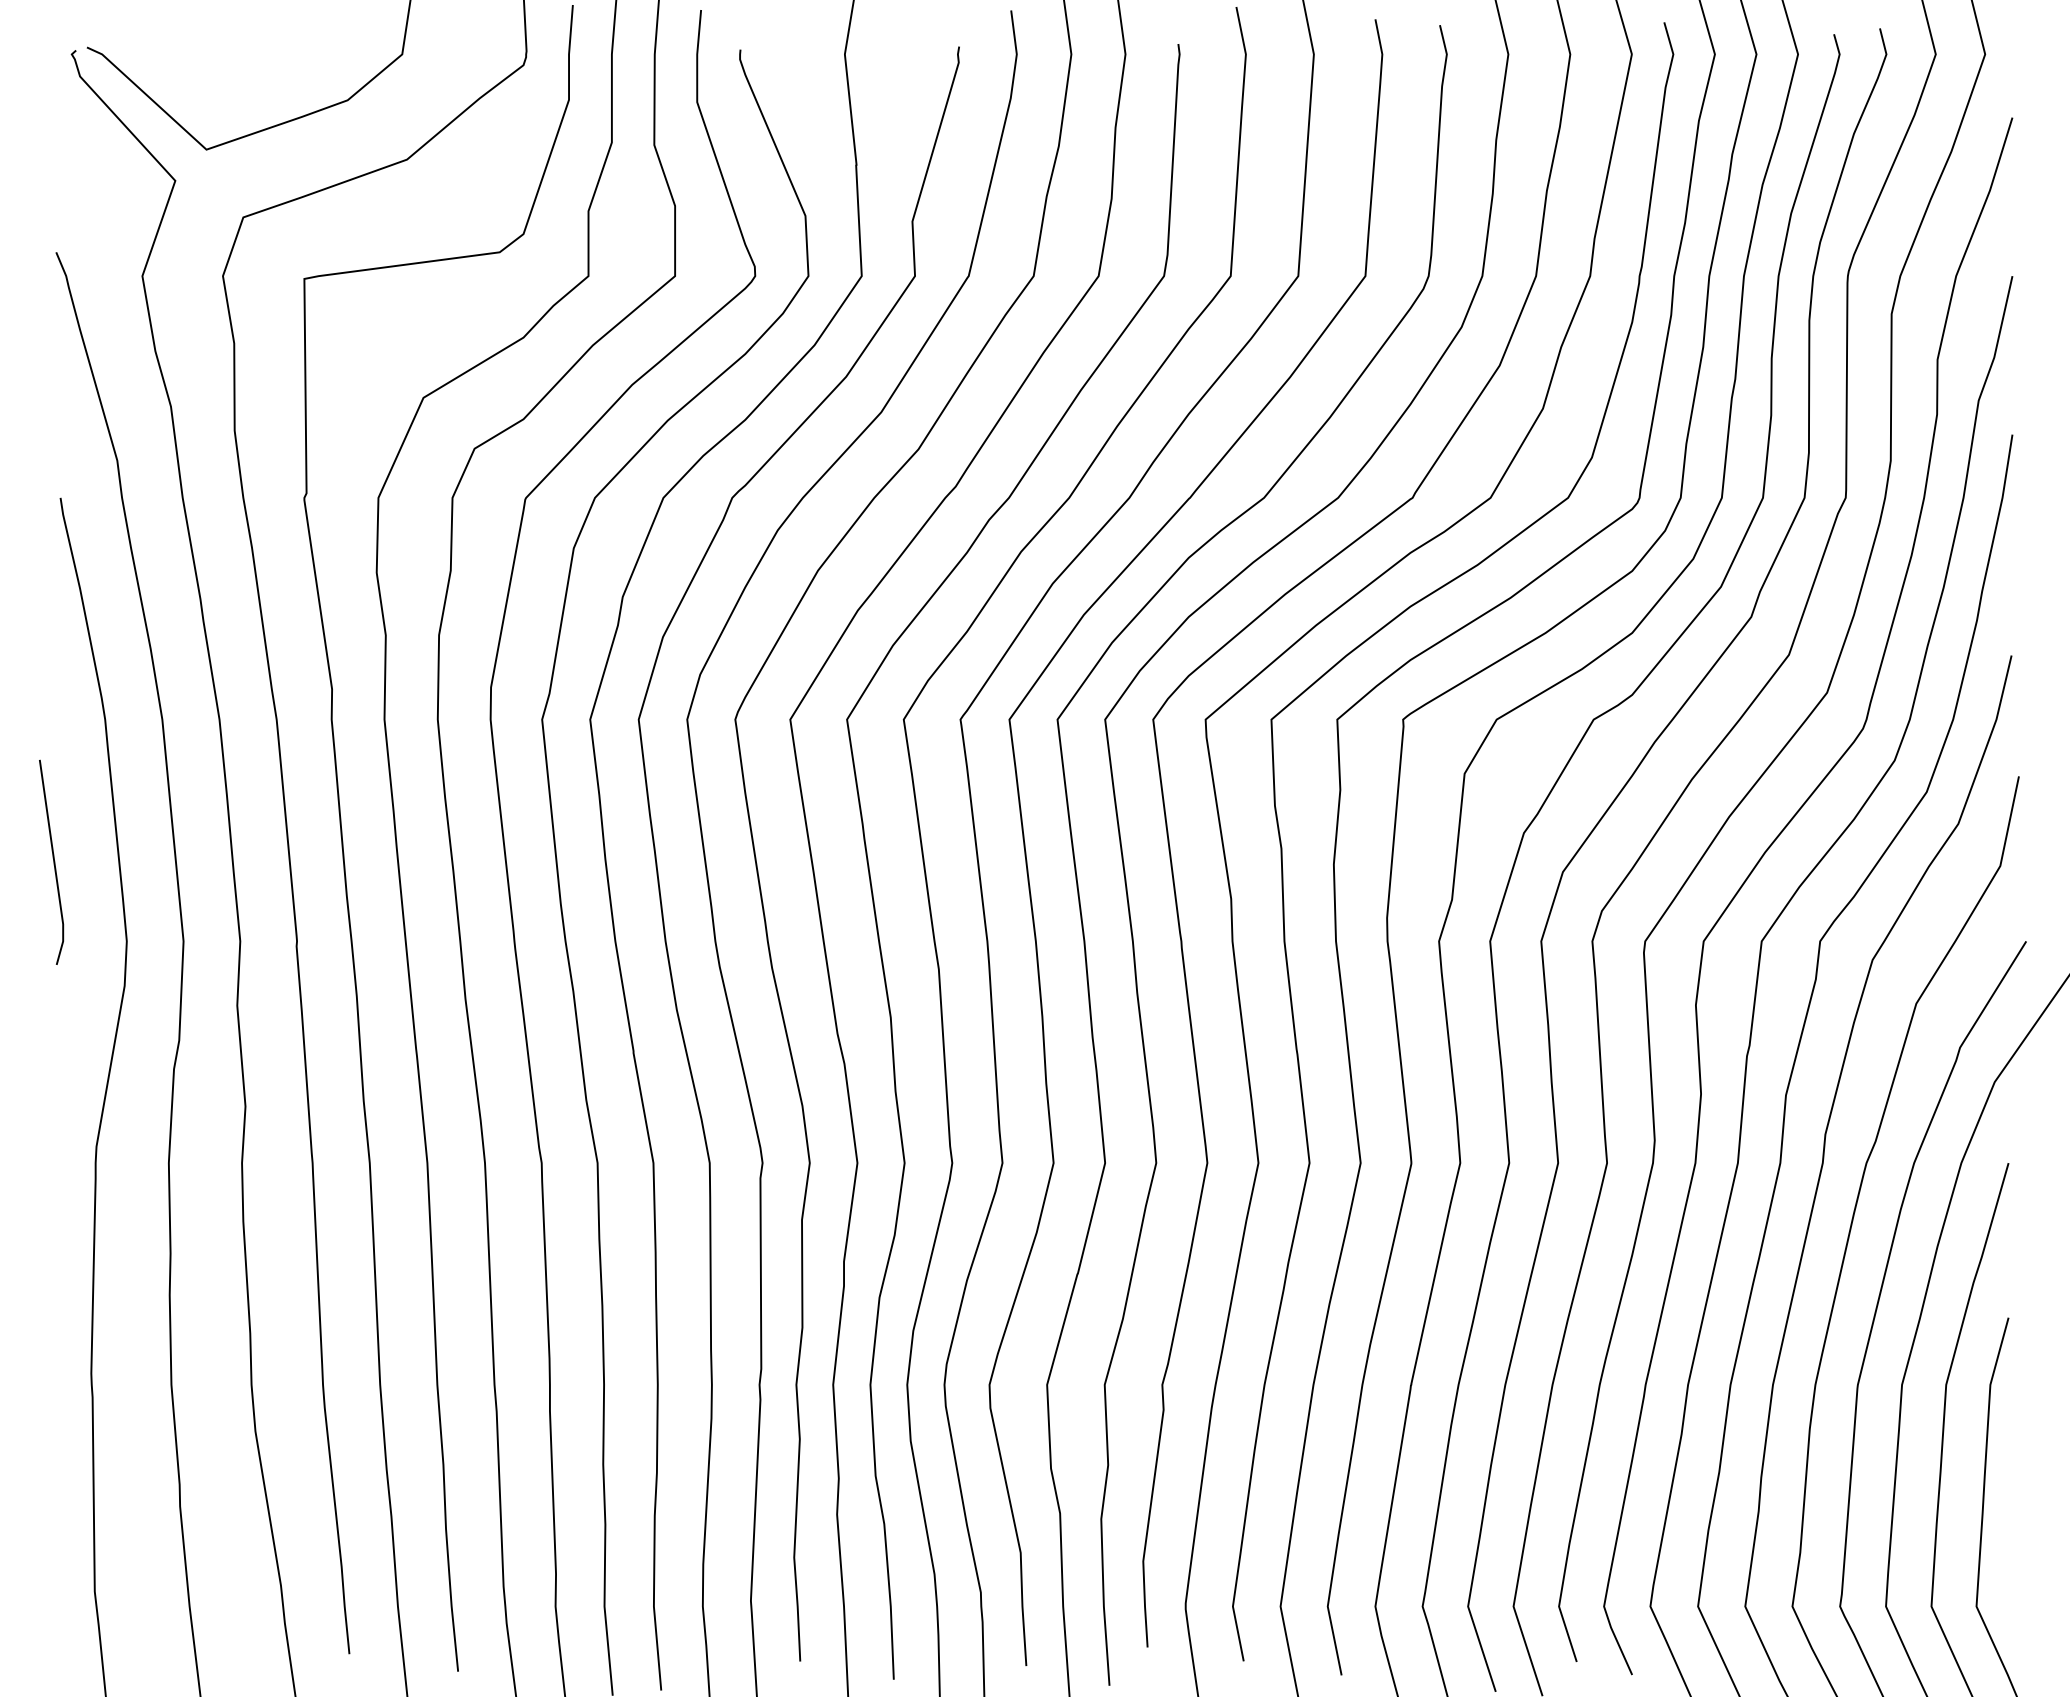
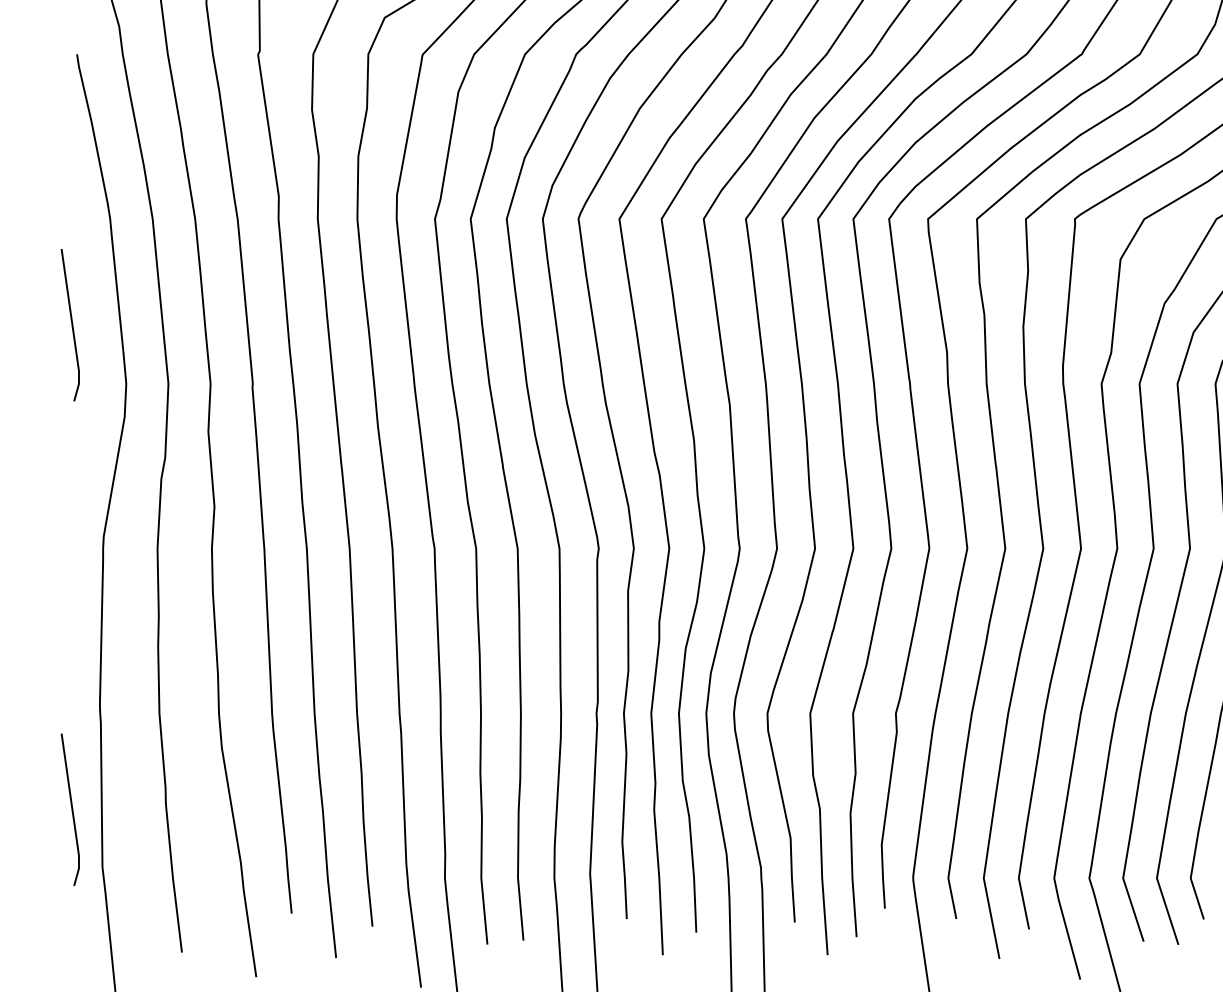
line: (53, 1513) -> (71, 809), added

